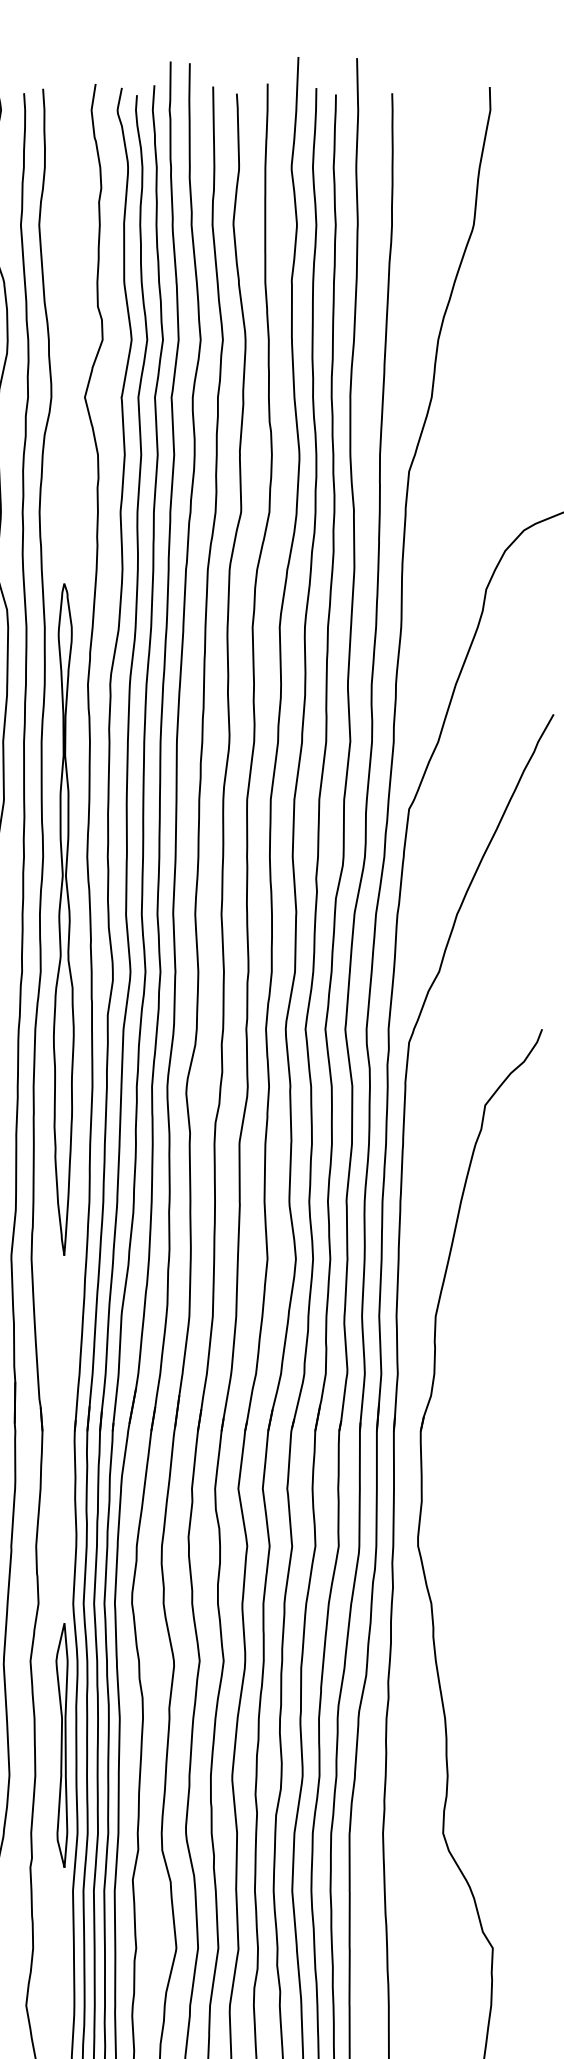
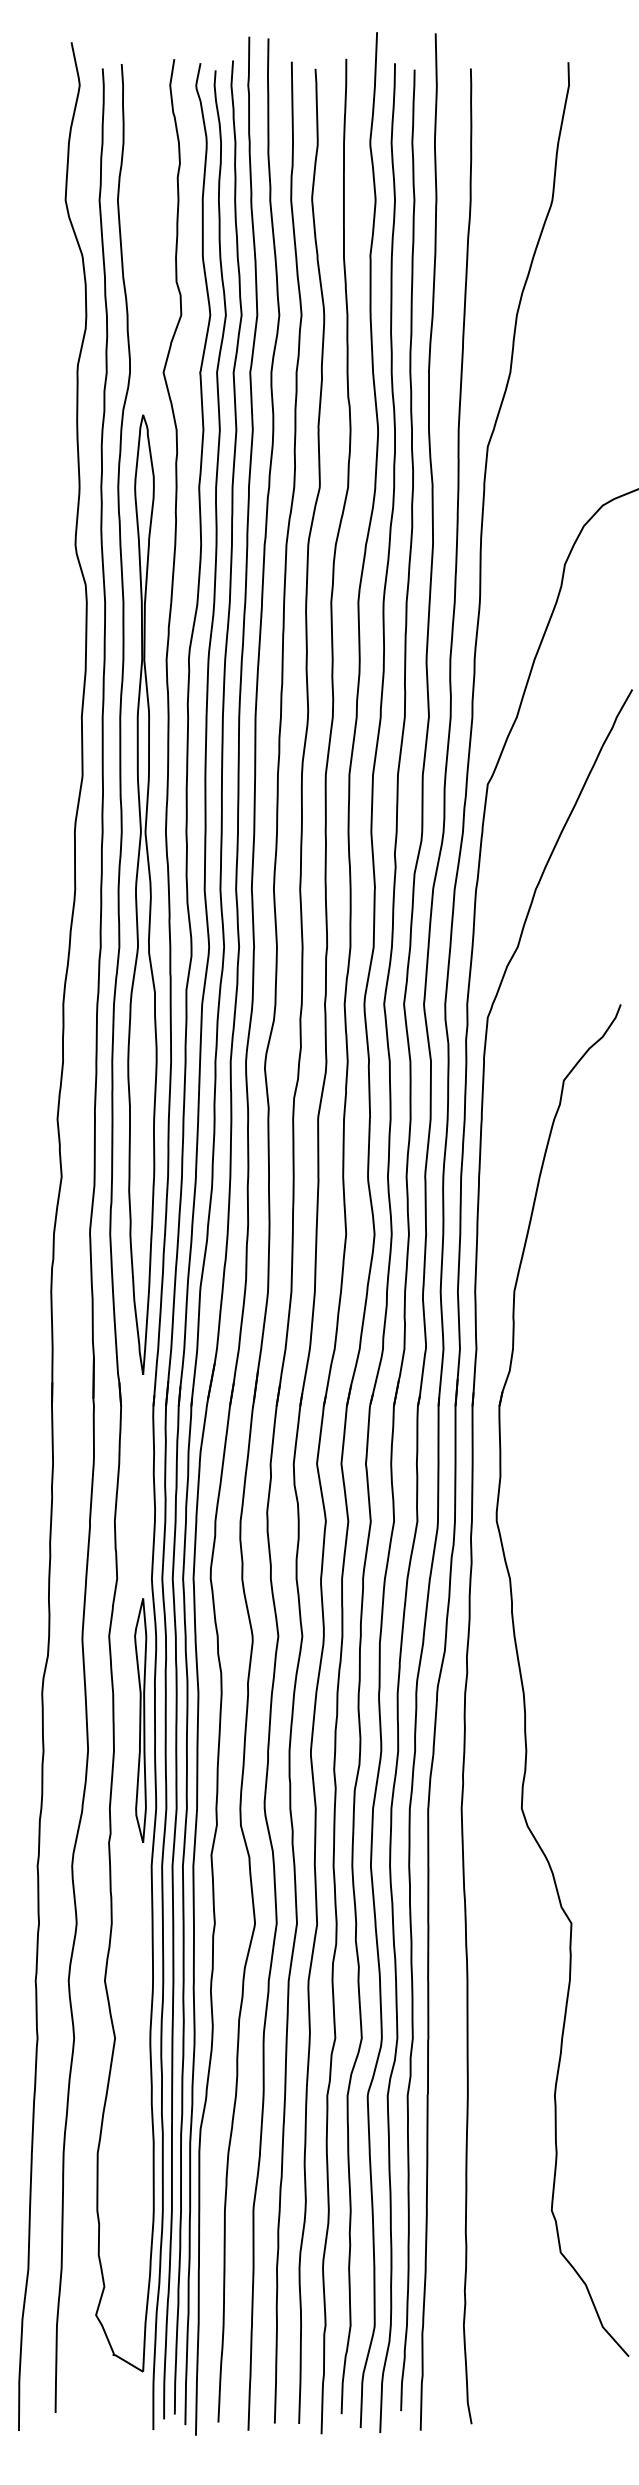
part: (63, 919) -> (142, 894), size x1.43

